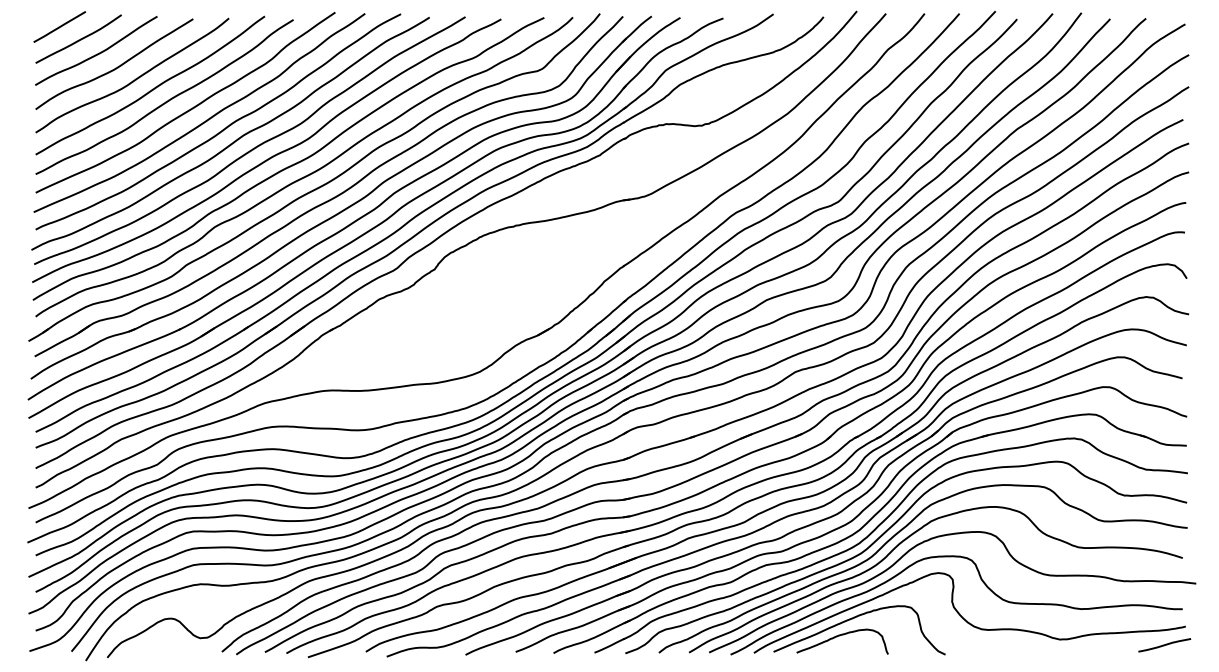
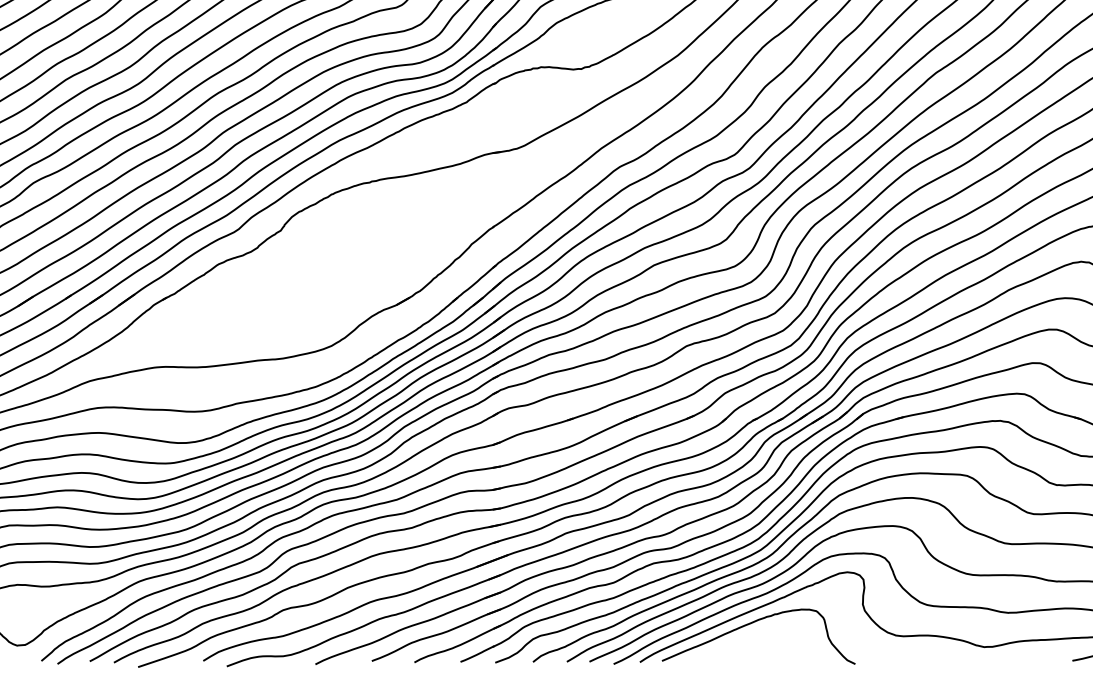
curve: (839, 636) -> (736, 643), removed

